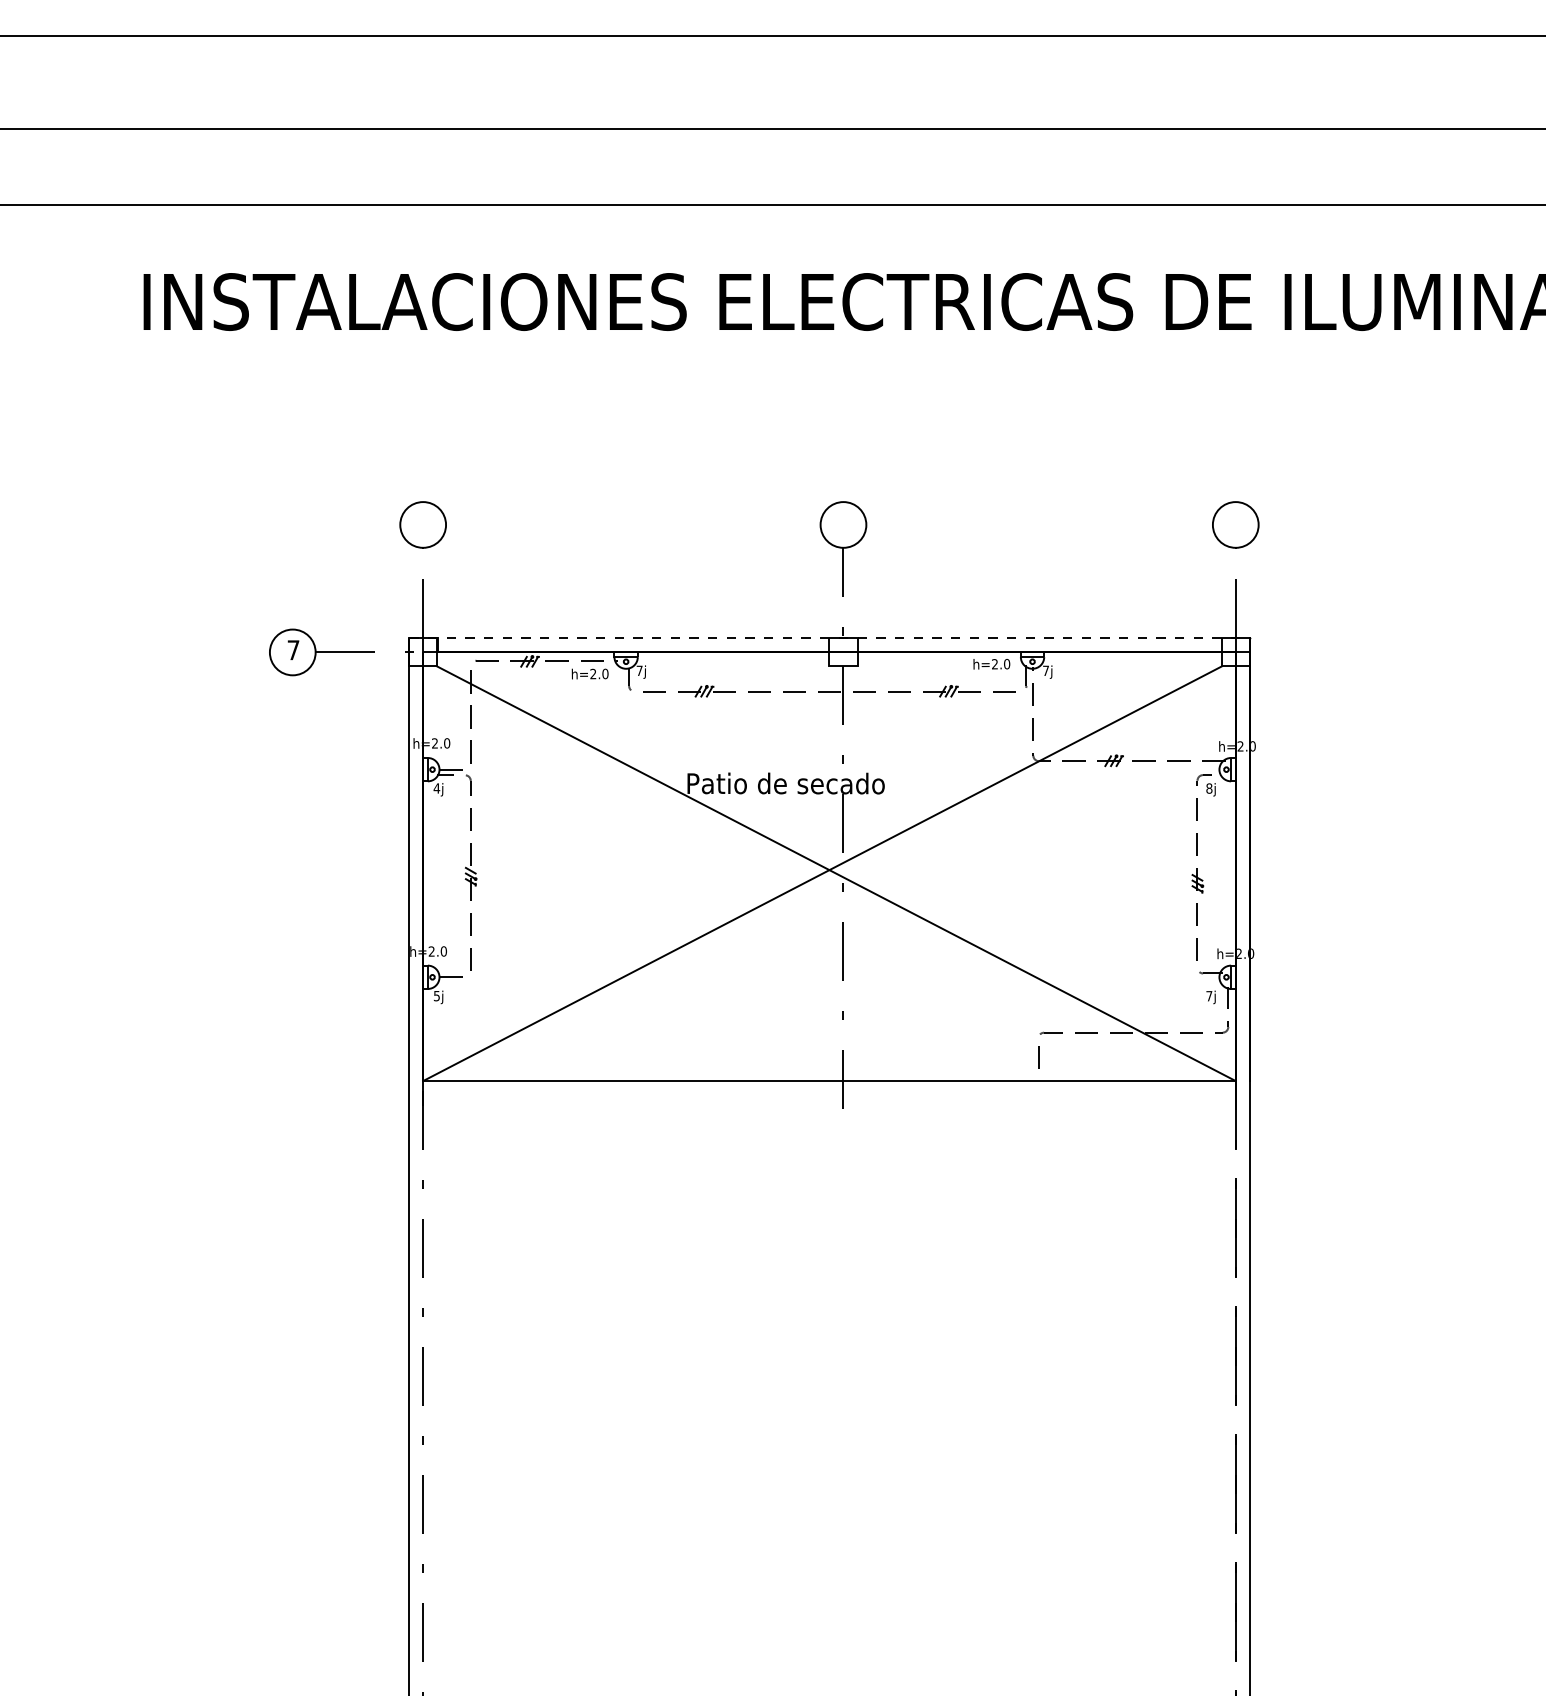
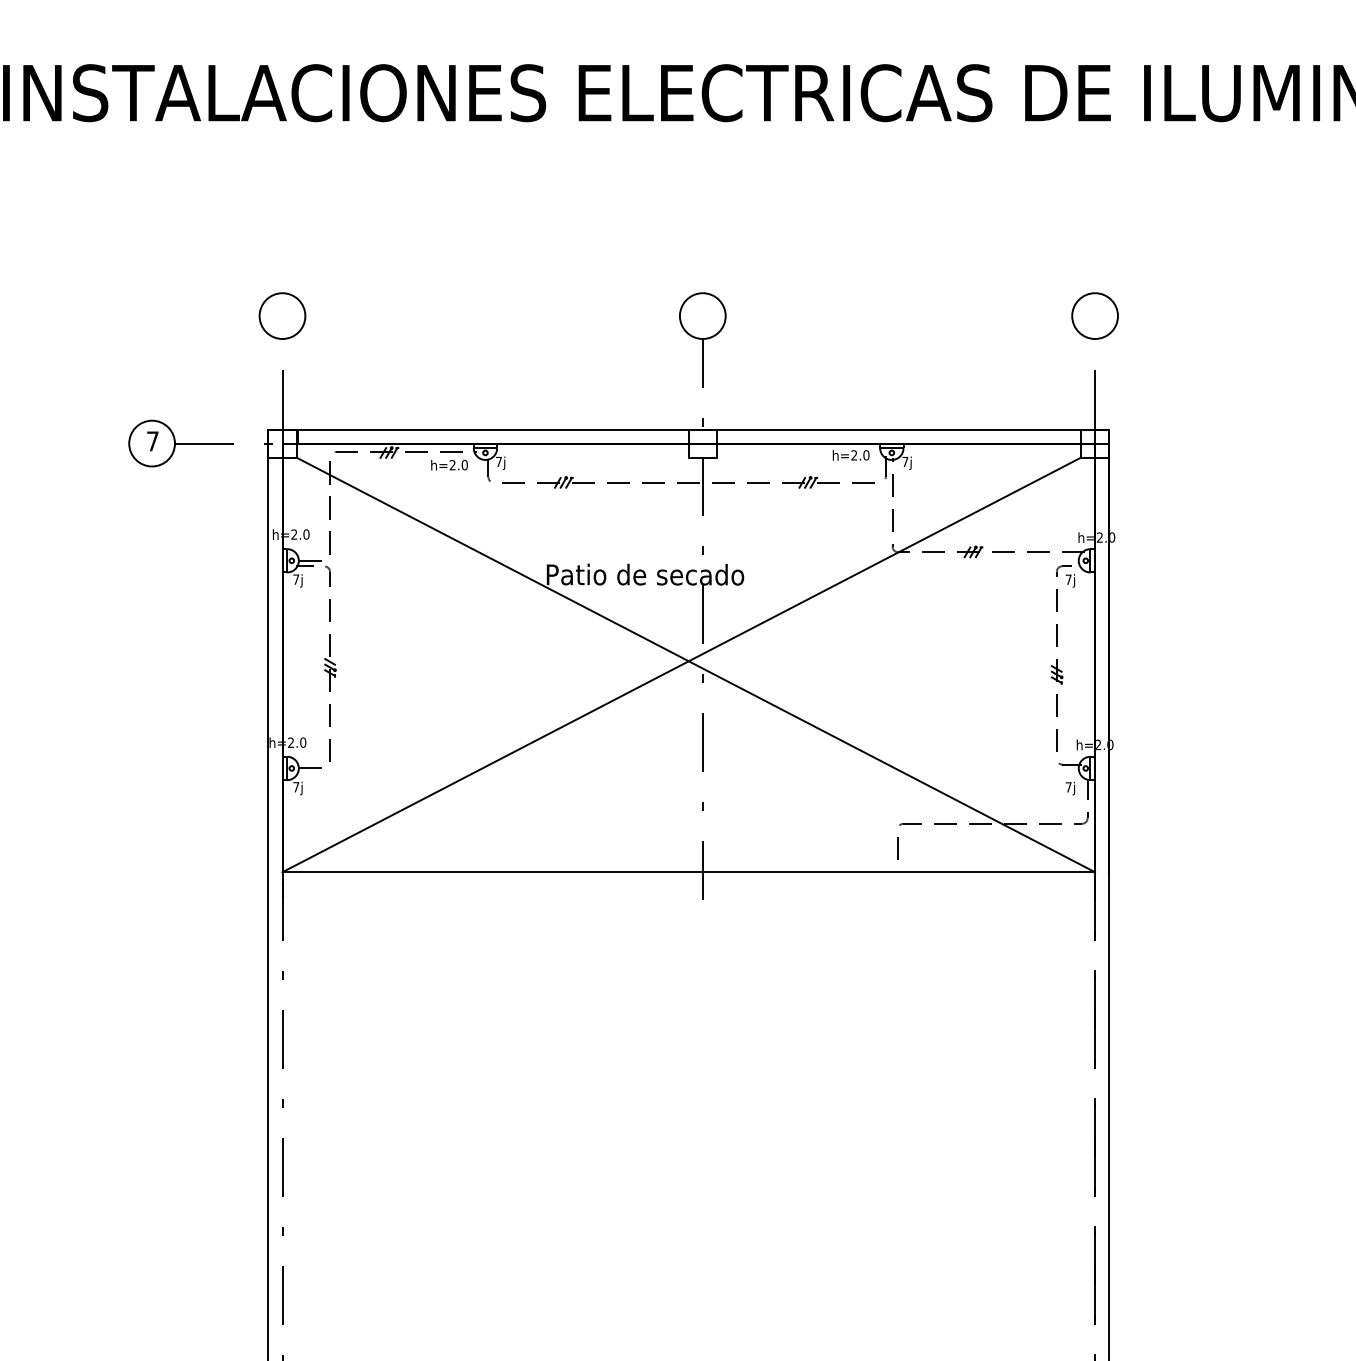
line: (829, 638) -> (688, 429), dashed -> solid
text: (436, 788) -> (295, 579), 4j -> 7j
text: (1209, 788) -> (1068, 579), 8j -> 7j
text: (436, 996) -> (295, 787), 5j -> 7j

